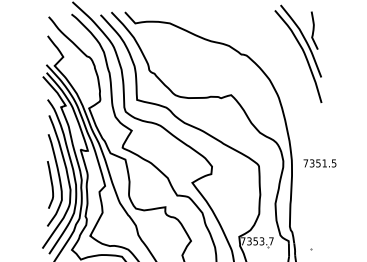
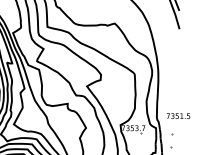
text: (319, 163) -> (178, 116), moved

